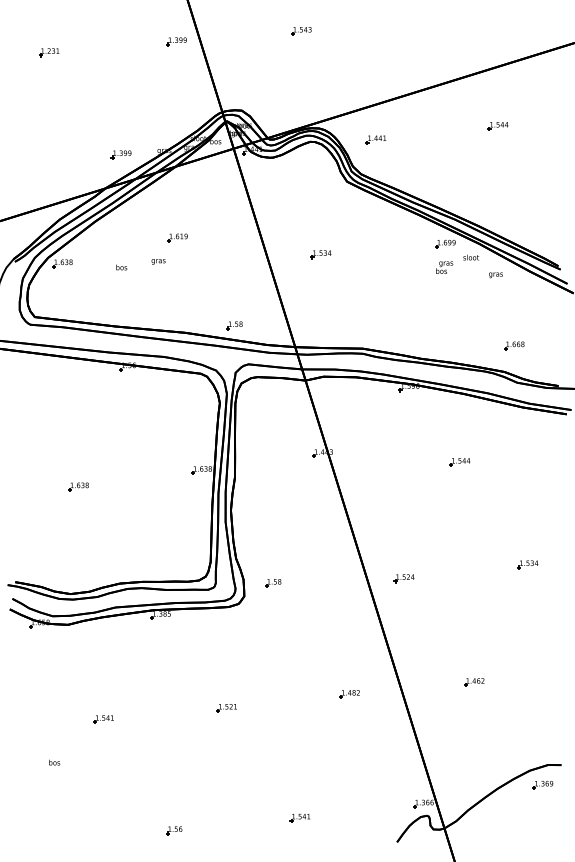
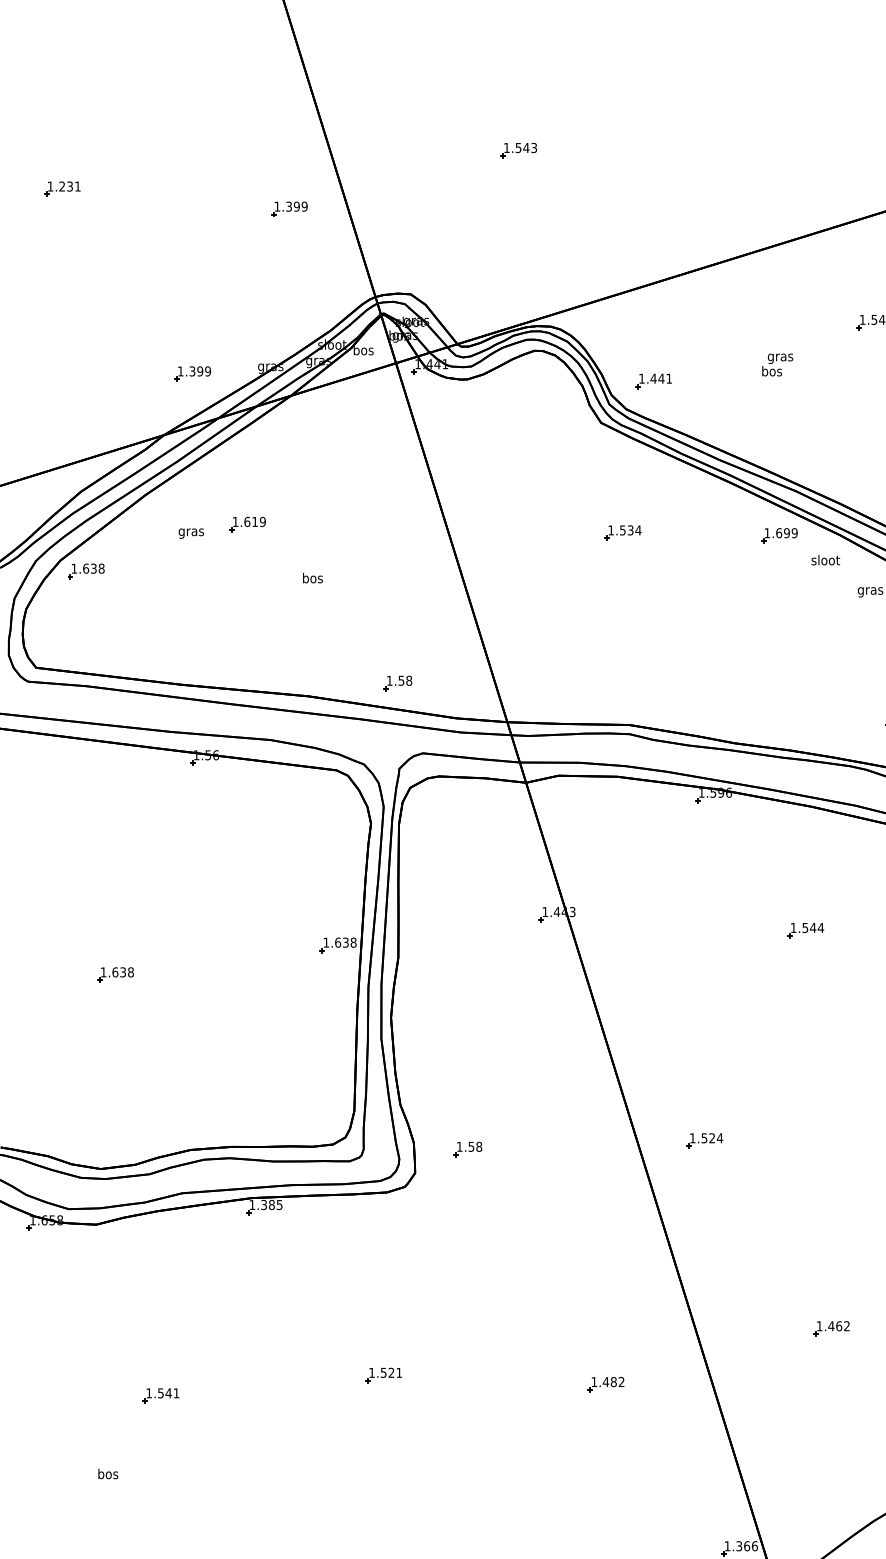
part: (176, 41) -> (288, 209), moved
part: (375, 139) -> (652, 380), moved
part: (177, 237) -> (247, 523), moved
part: (320, 254) -> (621, 532), moved
text: (158, 261) -> (191, 532), moved
text: (121, 267) -> (312, 578), moved
text: (444, 267) -> (777, 364), moved
part: (349, 694) -> (605, 1385), moved
text: (54, 762) -> (107, 1473), moved

